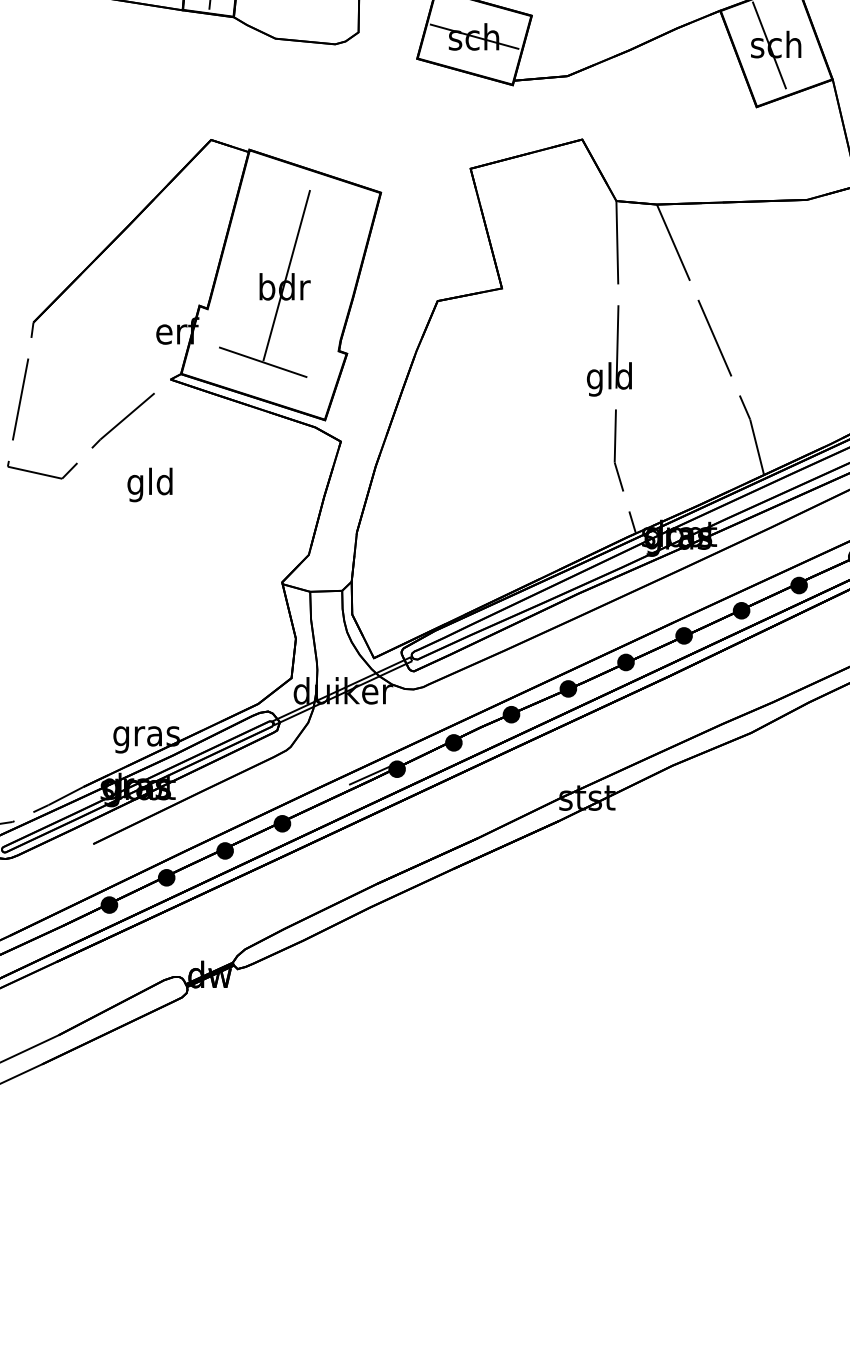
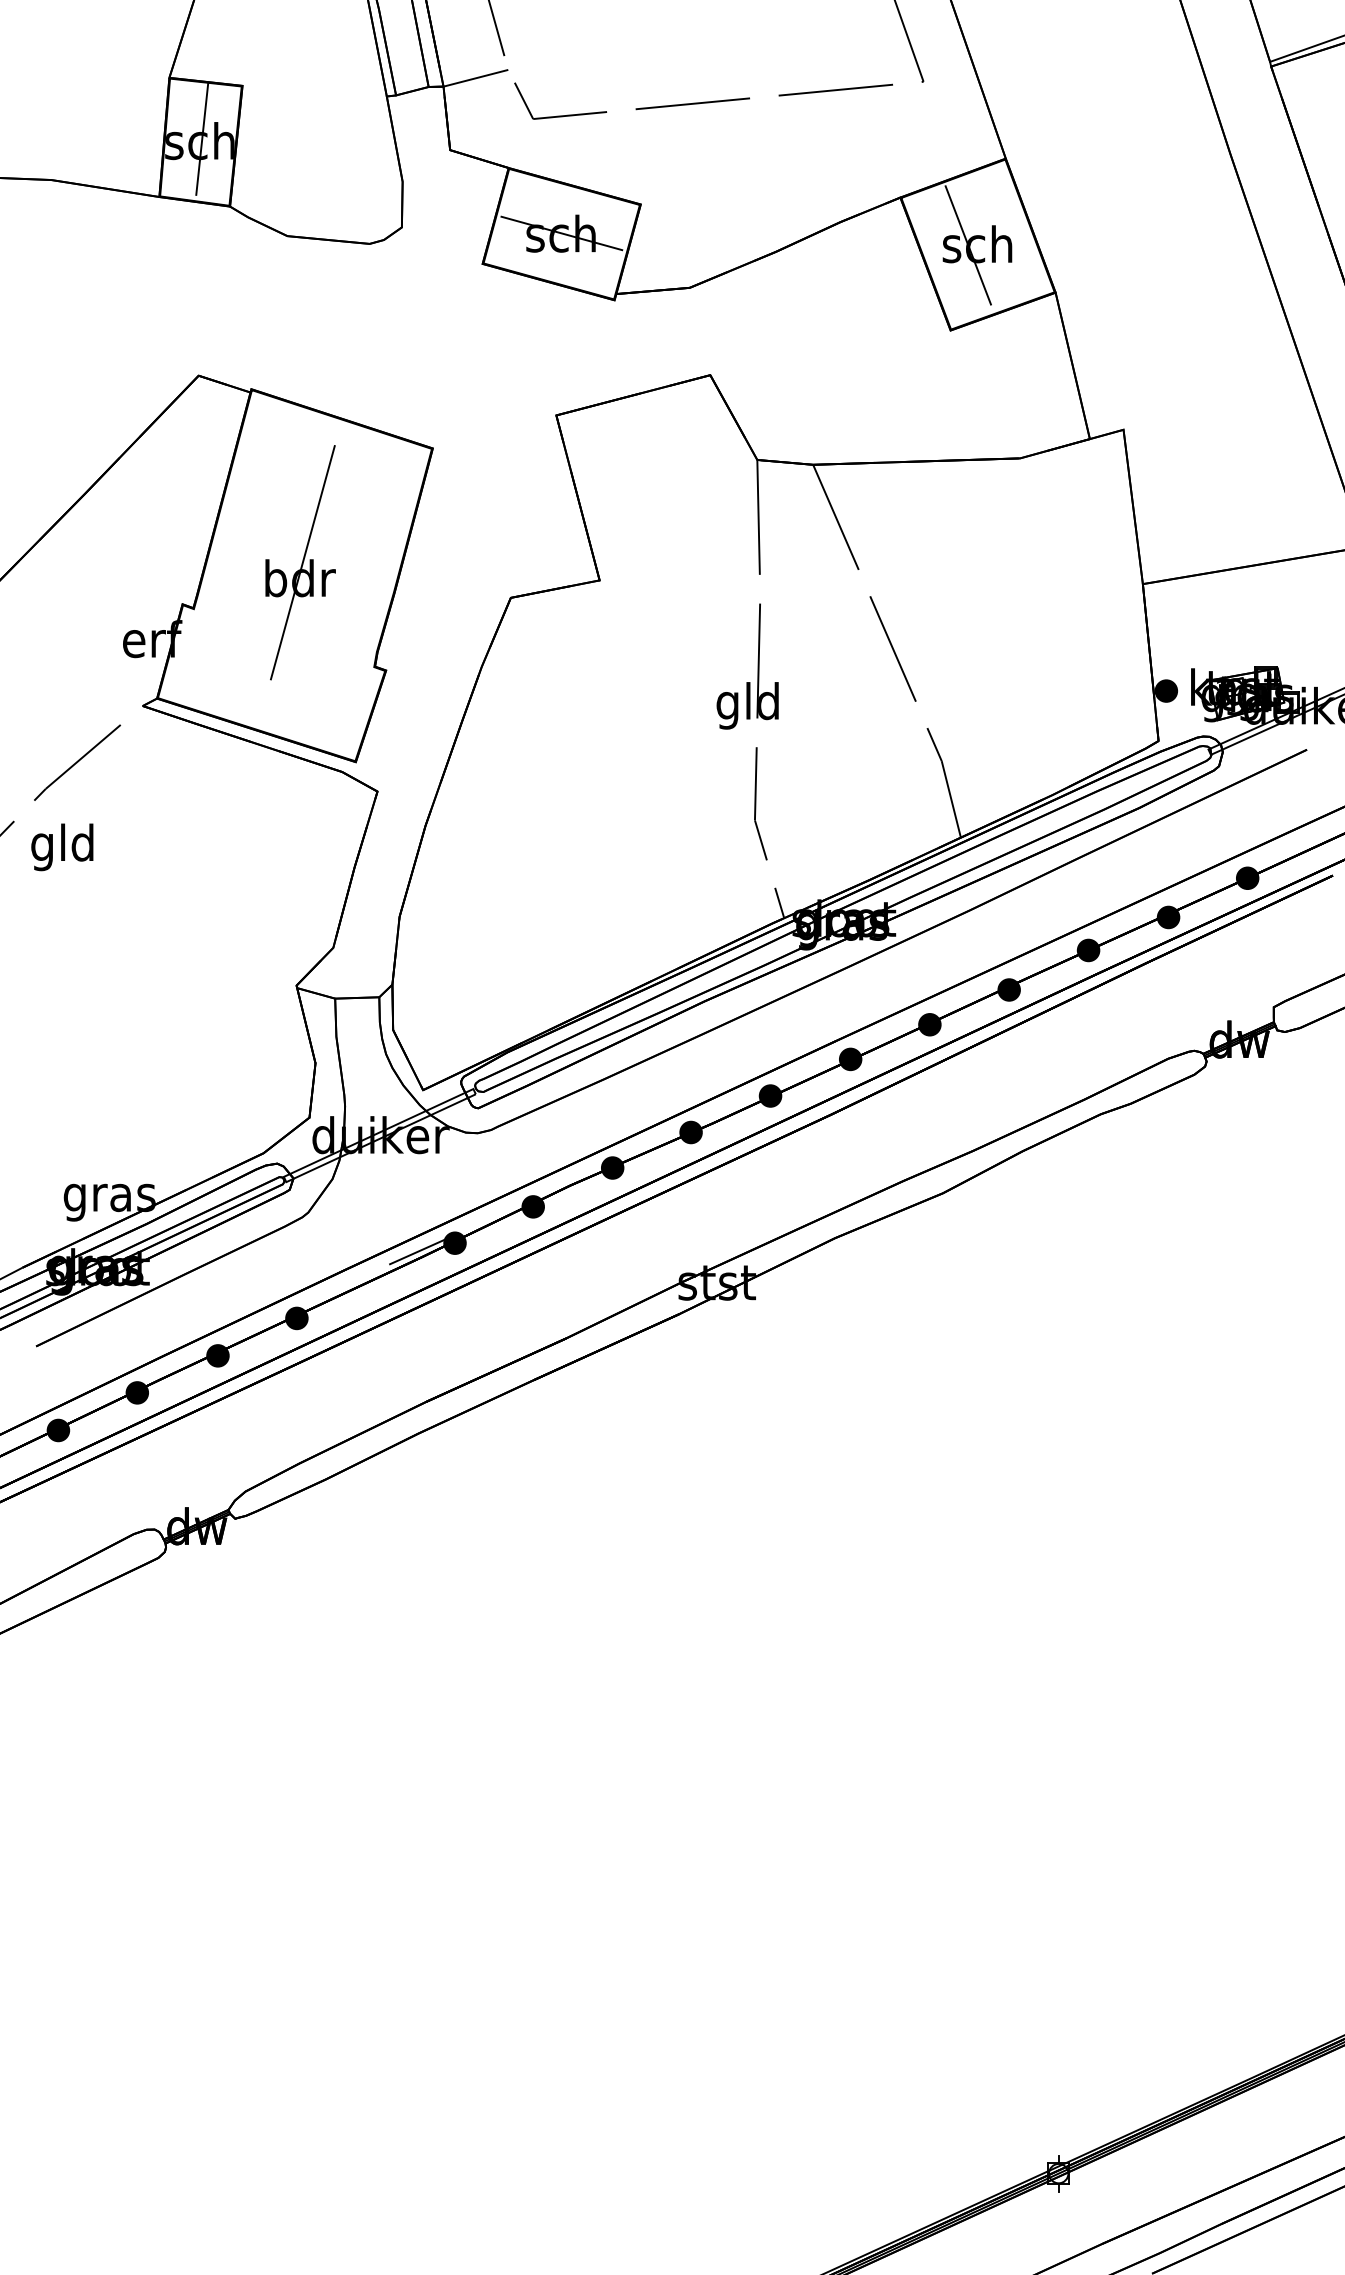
line: (263, 362) -> (270, 682), removed
text: (150, 485) -> (62, 847), moved

